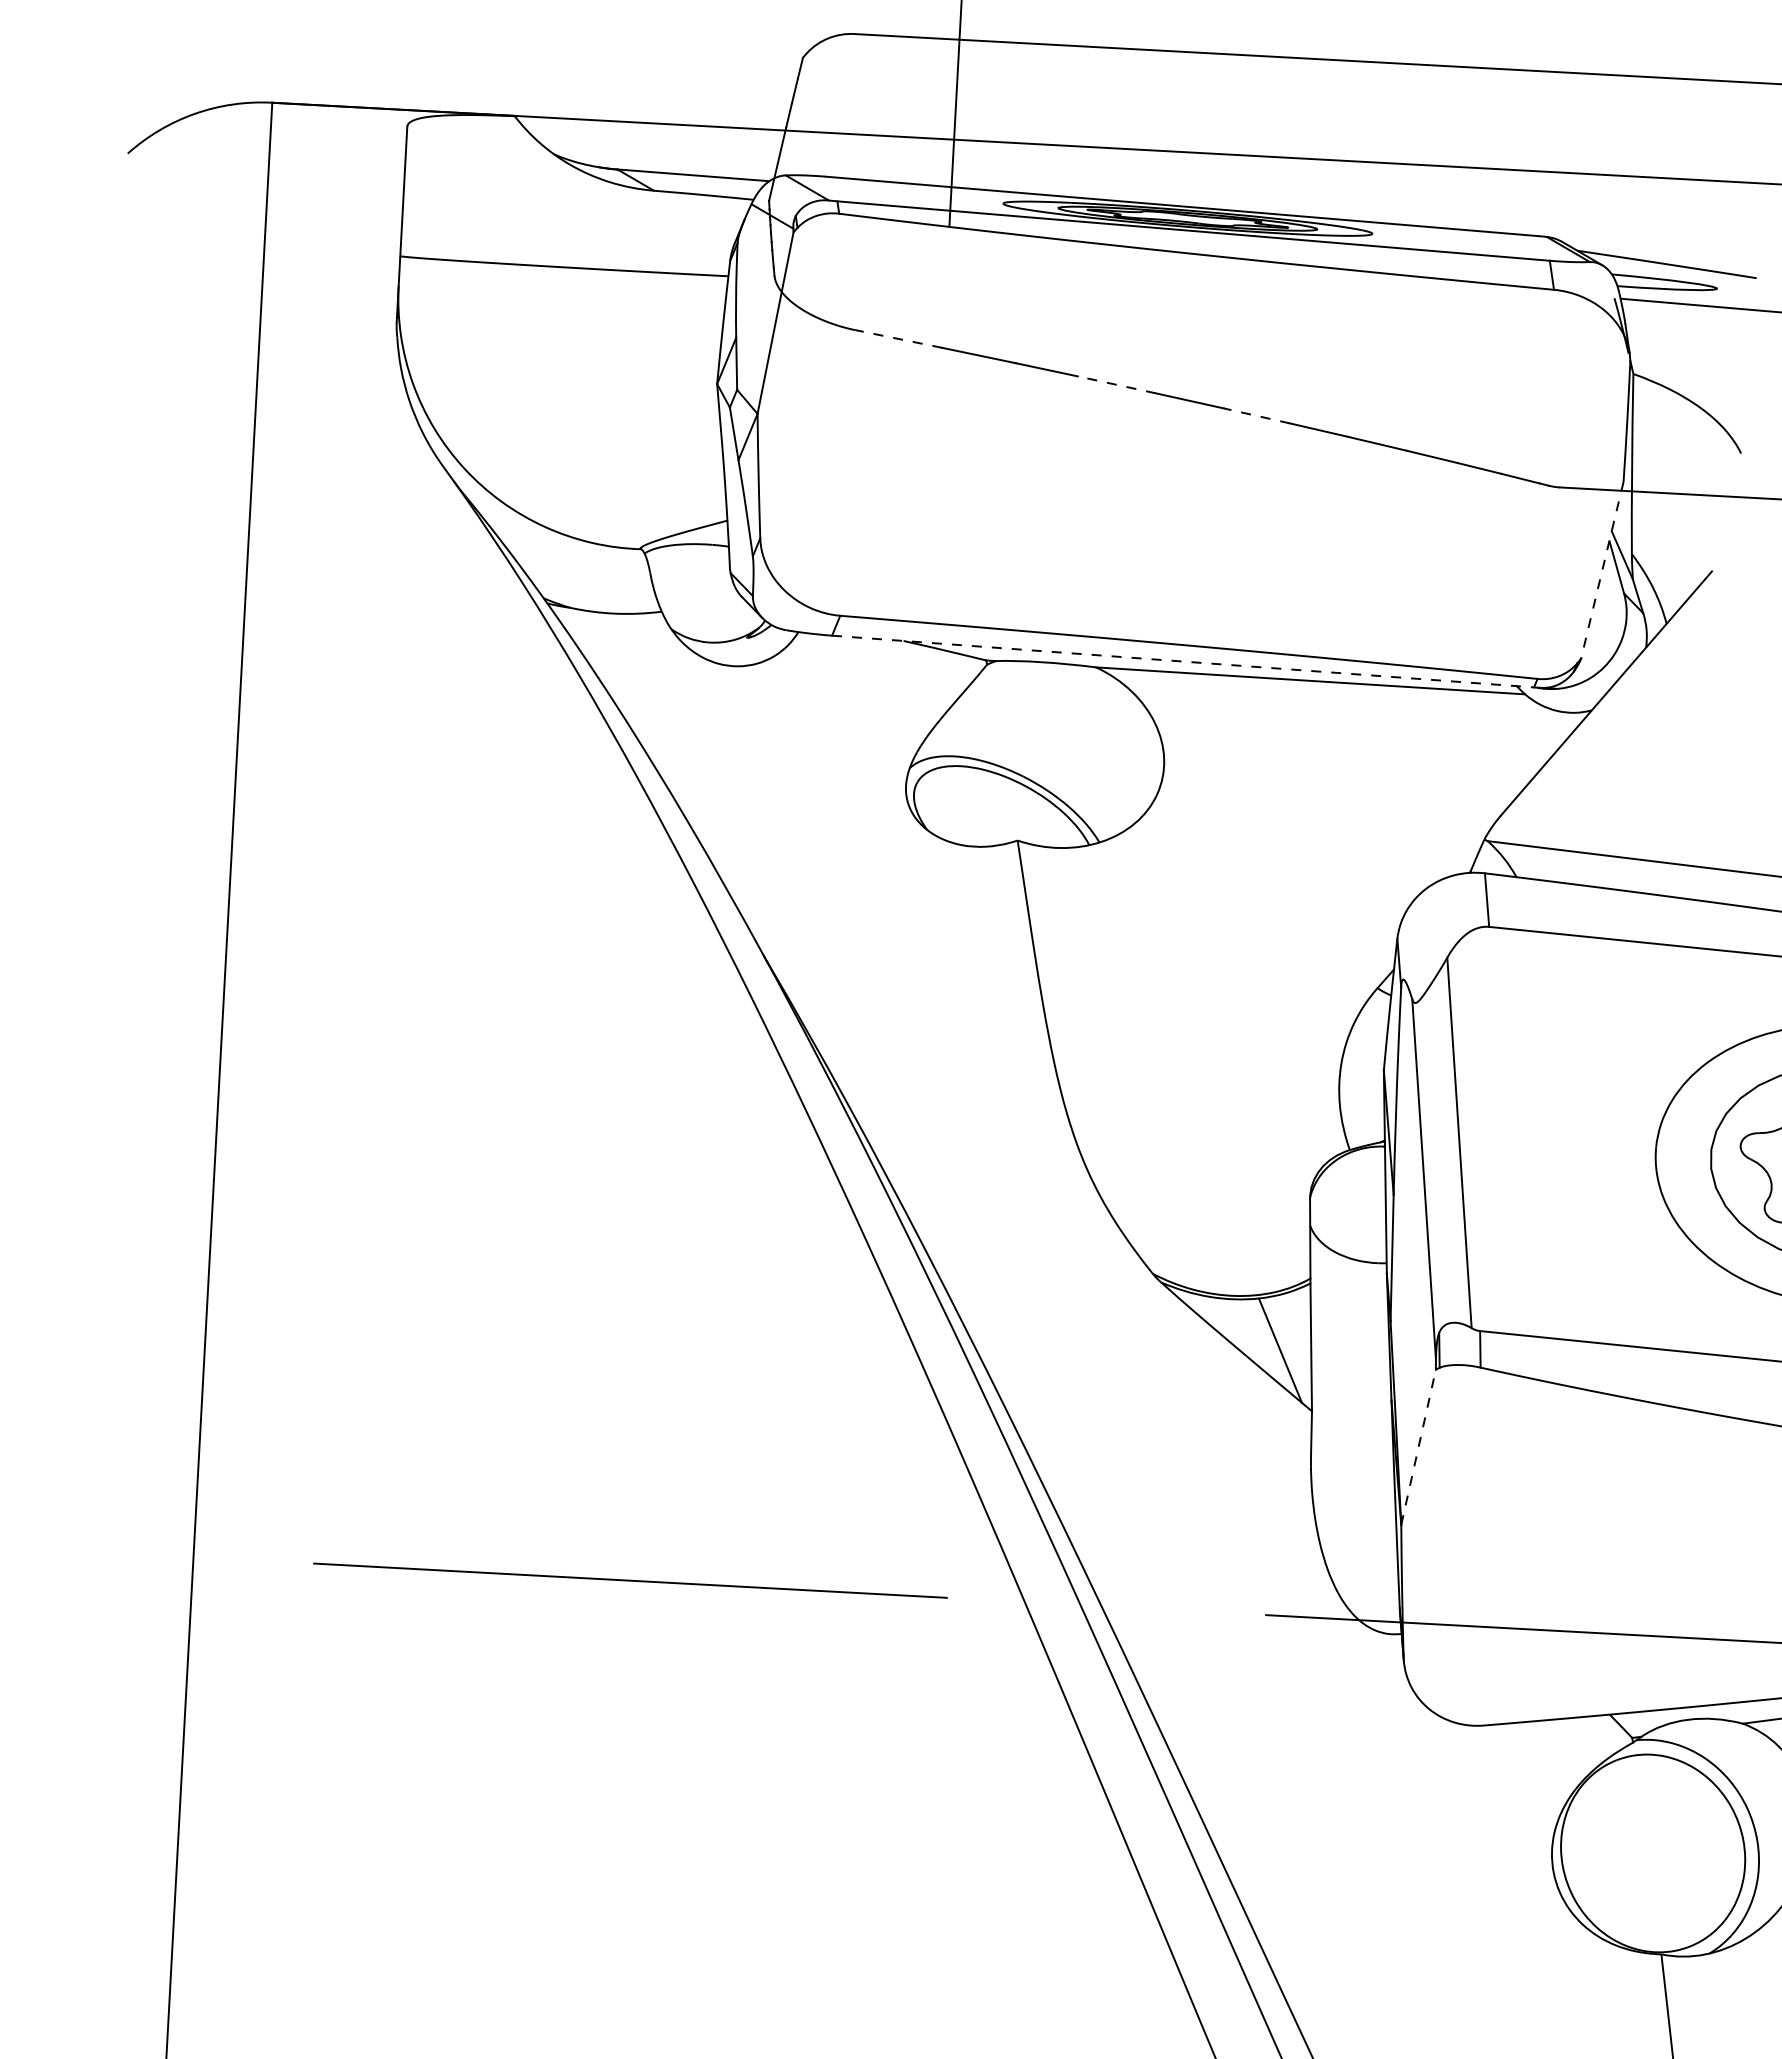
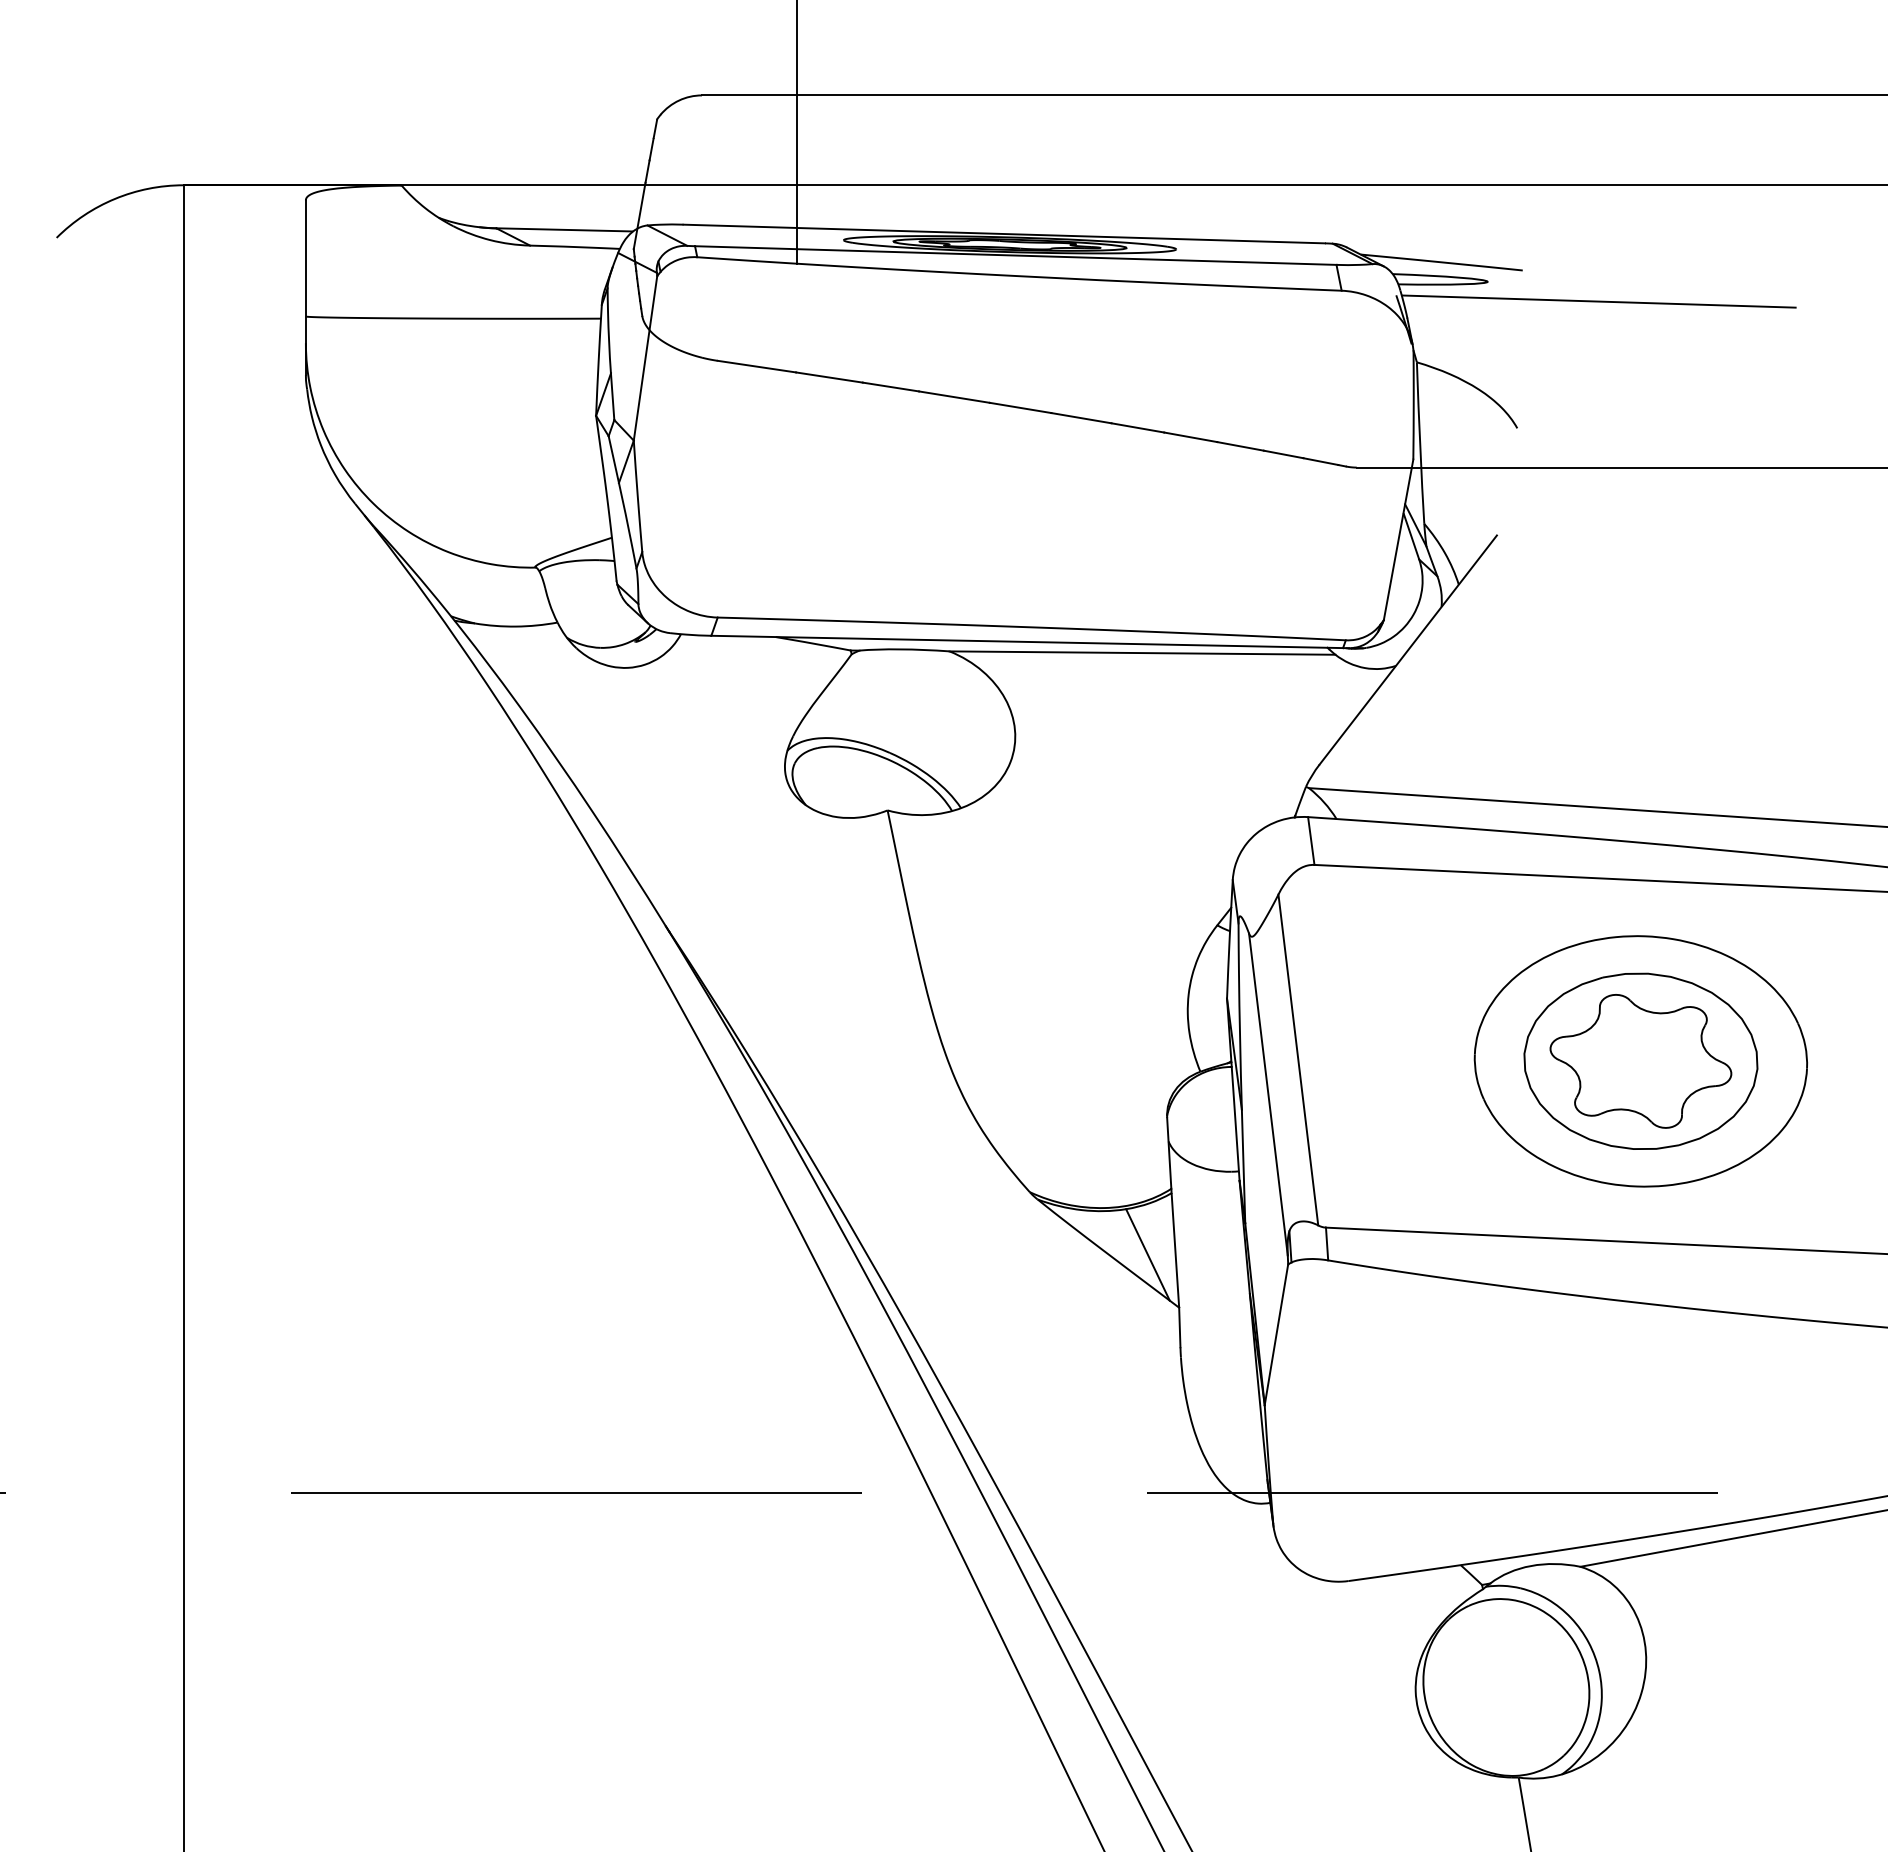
line: (898, 338) -> (756, 366), dashed -> solid
line: (1116, 385) -> (954, 397), dashed -> solid
line: (1256, 416) -> (1081, 418), dashed -> solid
line: (1602, 569) -> (1398, 539), dashed -> solid
line: (1183, 661) -> (1027, 641), dashed -> solid
line: (1418, 1446) -> (1276, 1334), dashed -> solid

